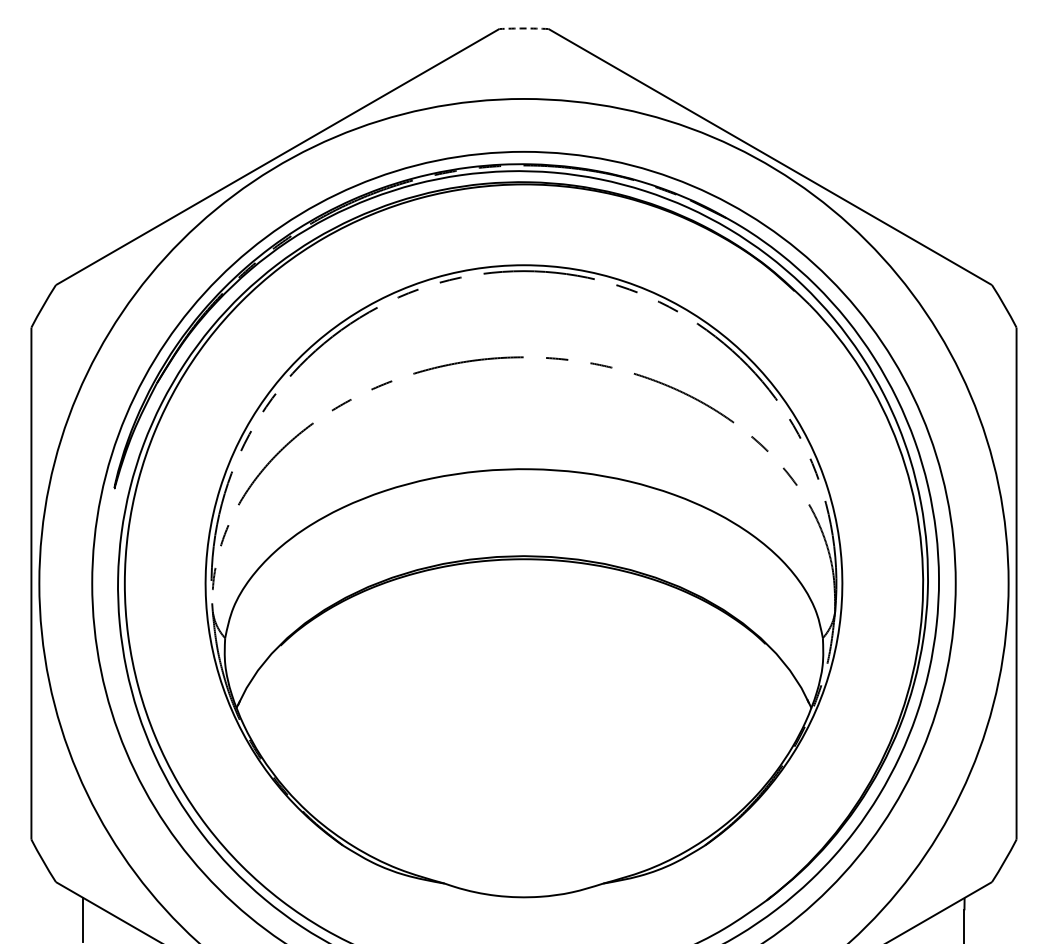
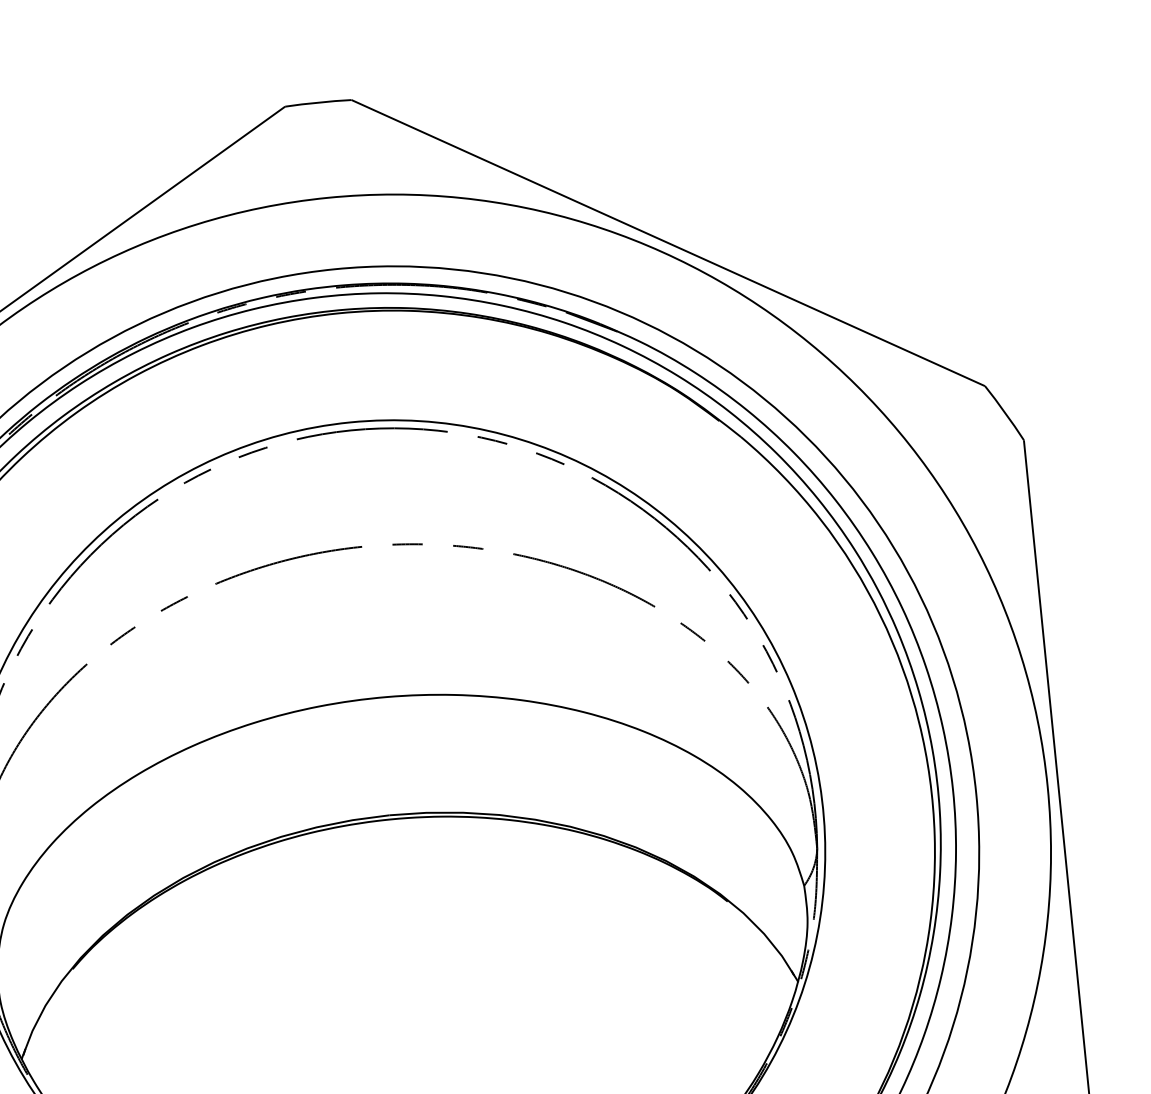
arc: (523, 28) -> (317, 102), dashed -> solid

